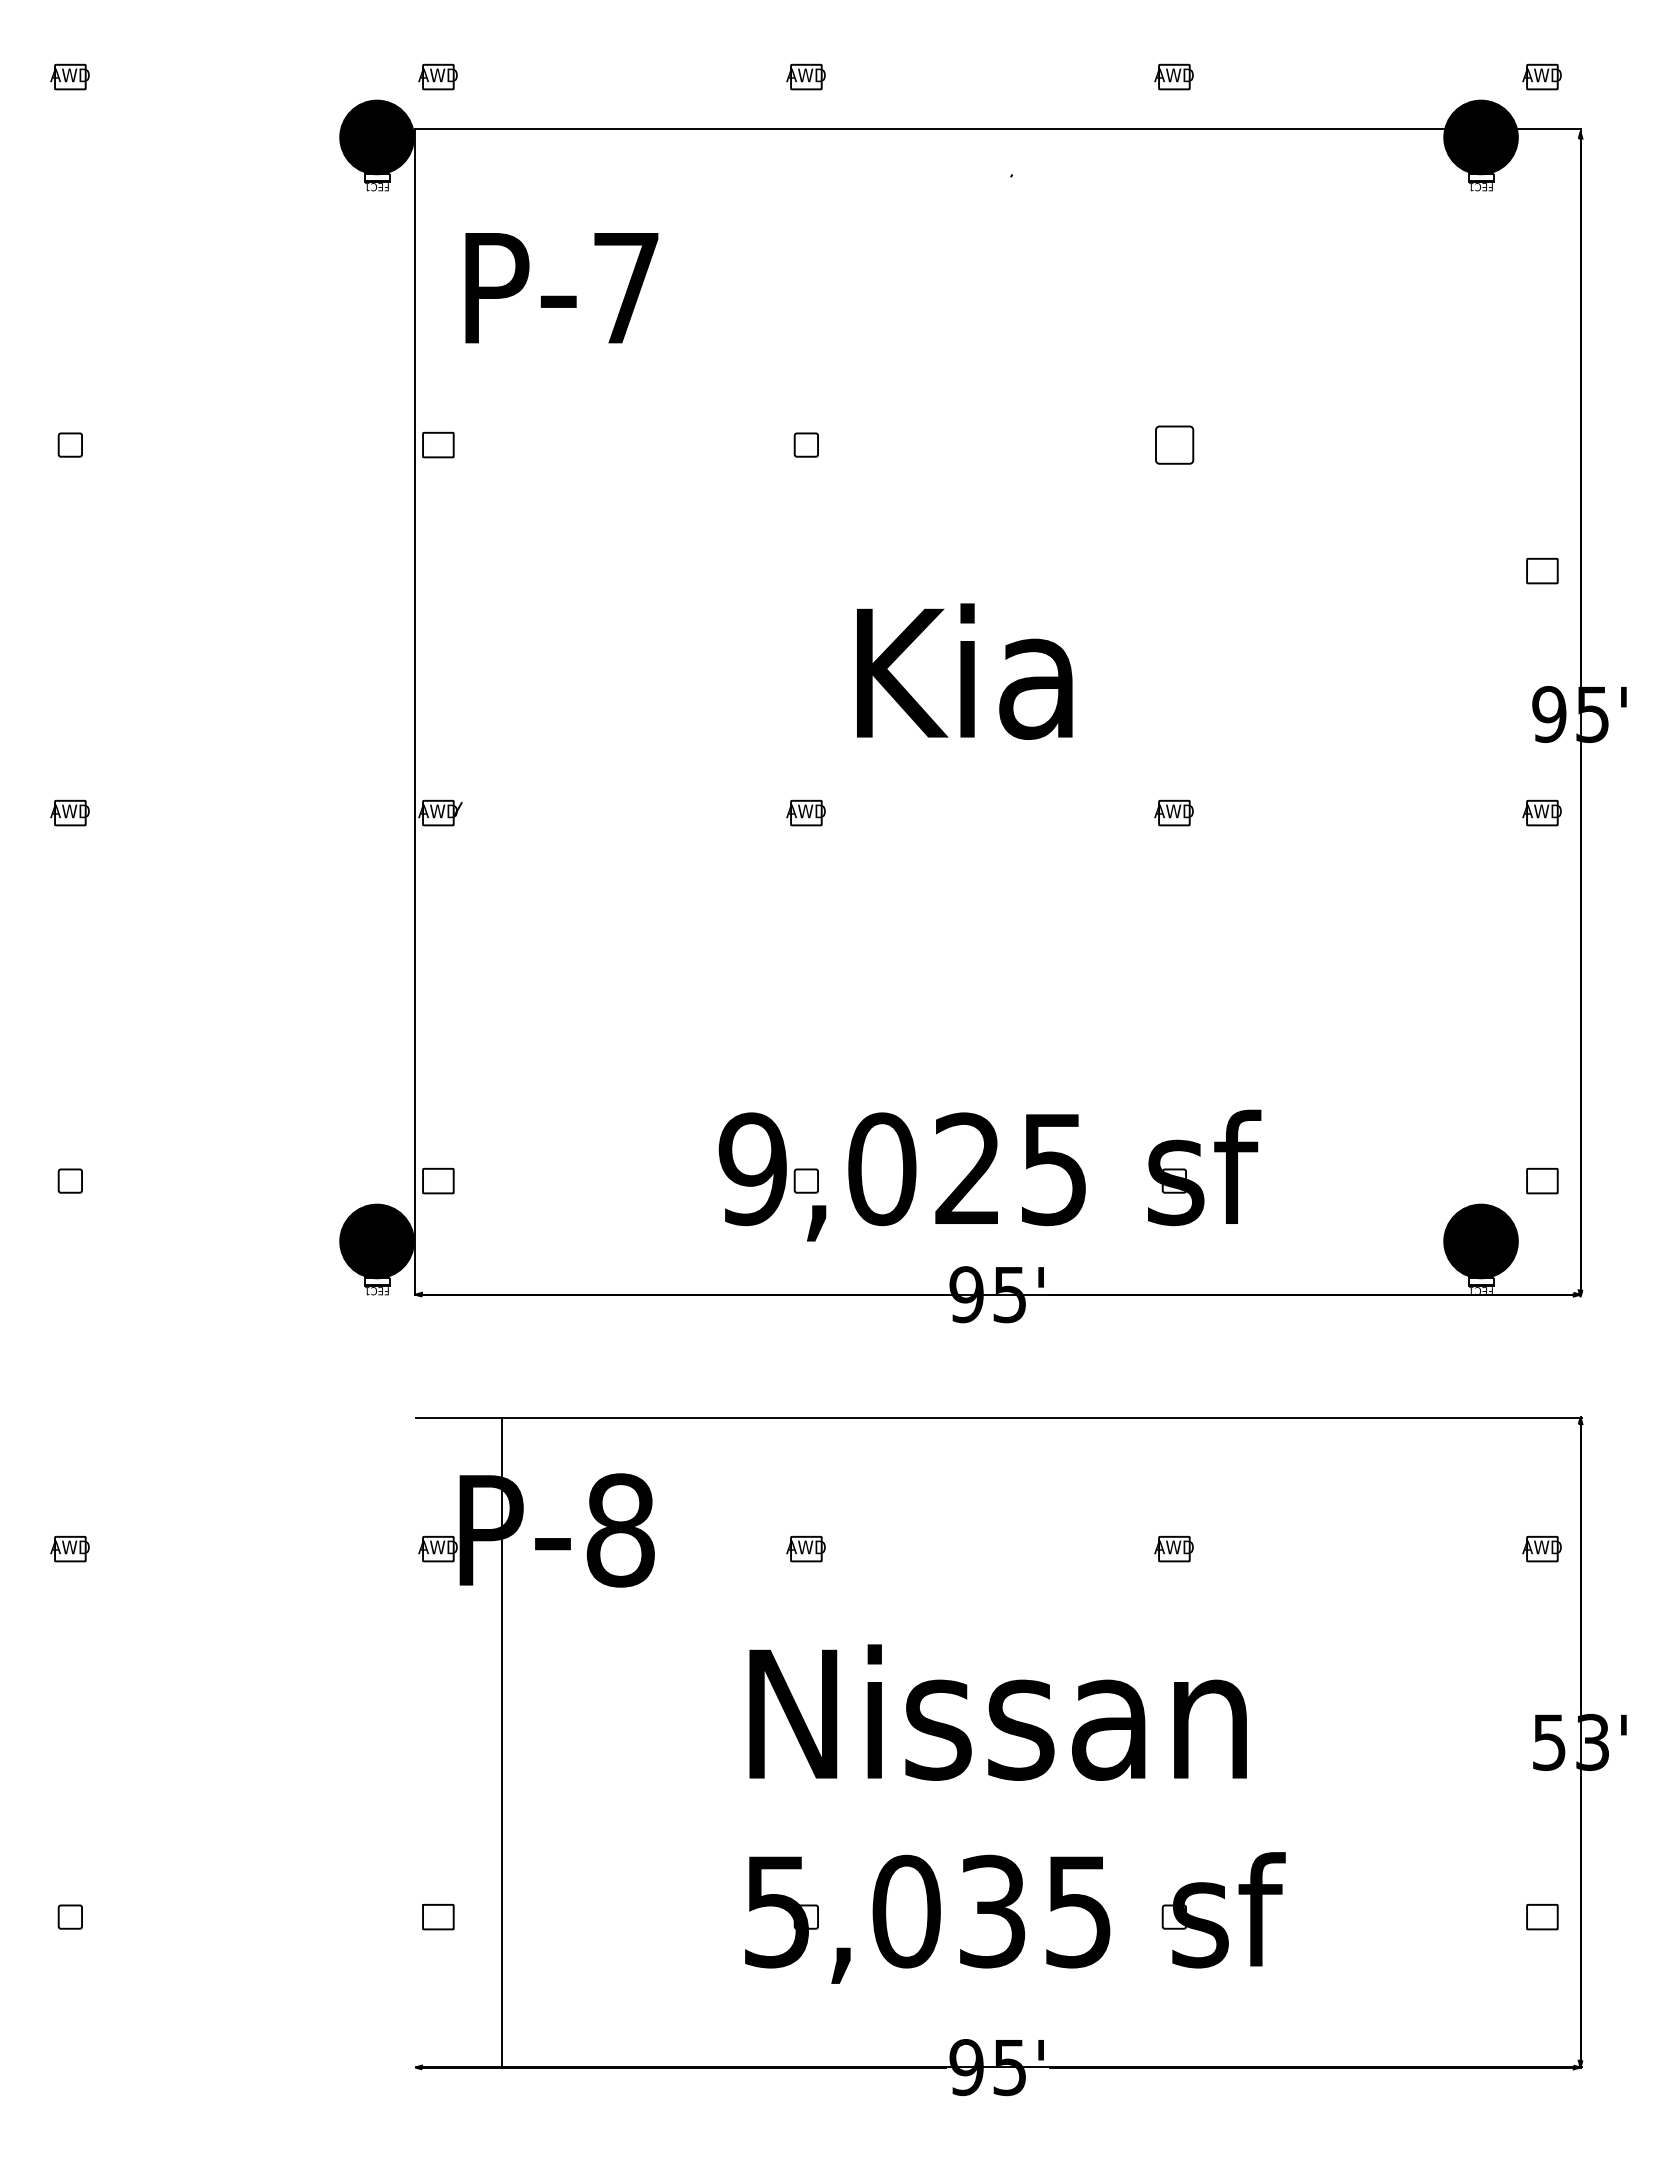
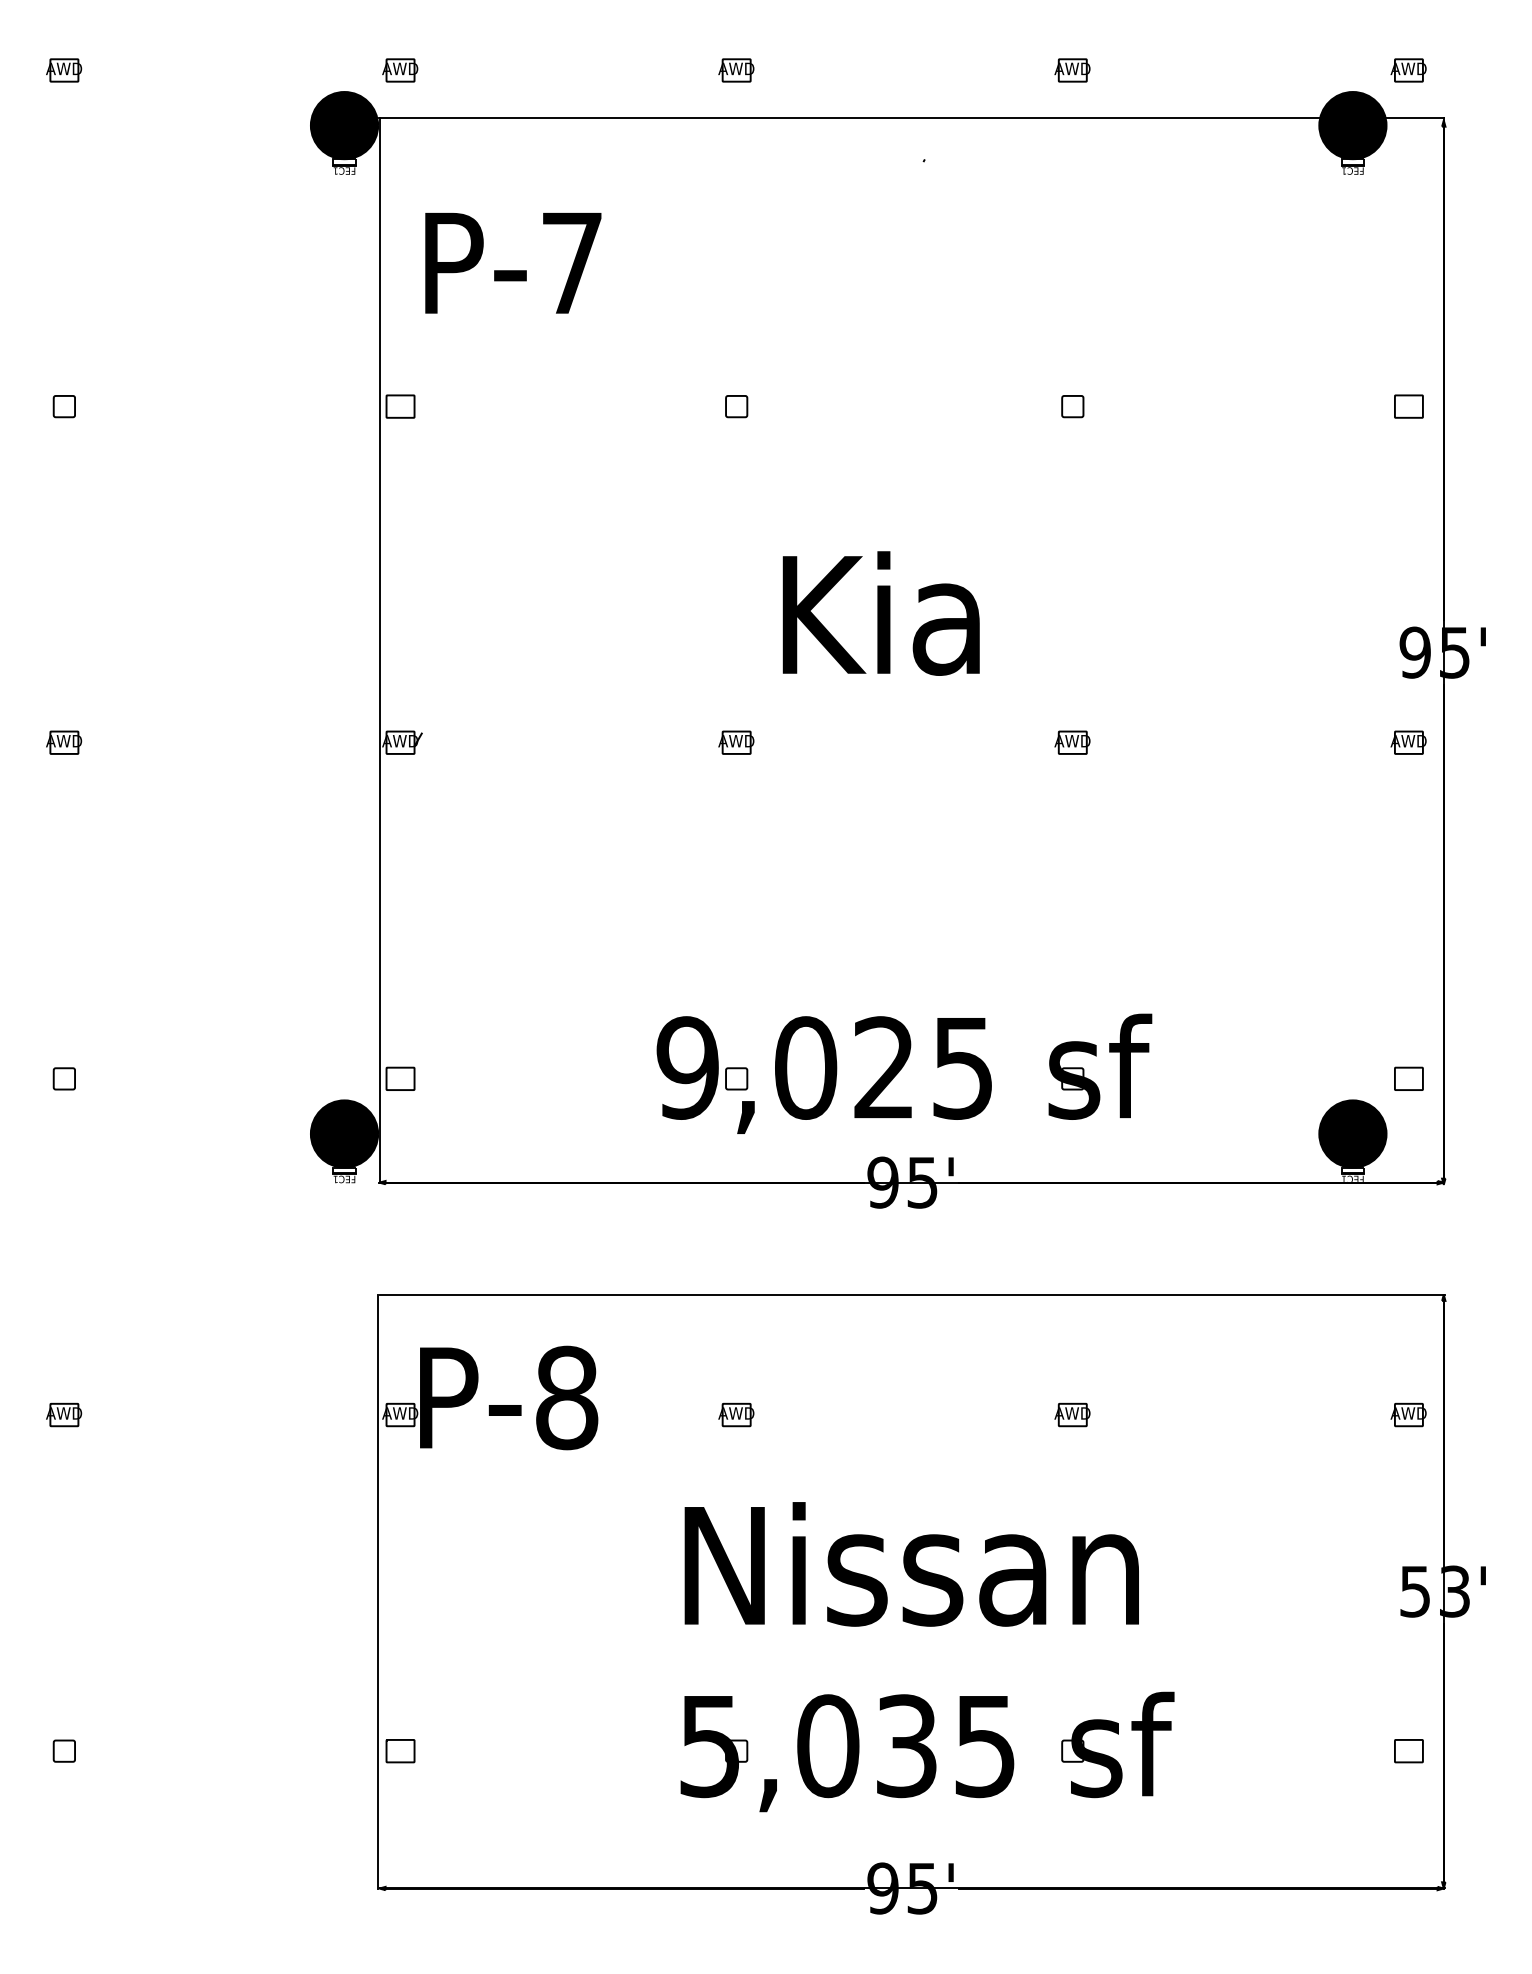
part: (1173, 444) -> (1071, 406), size x0.62
part: (1542, 570) -> (1409, 406), moved
line: (501, 1742) -> (377, 1591), moved

